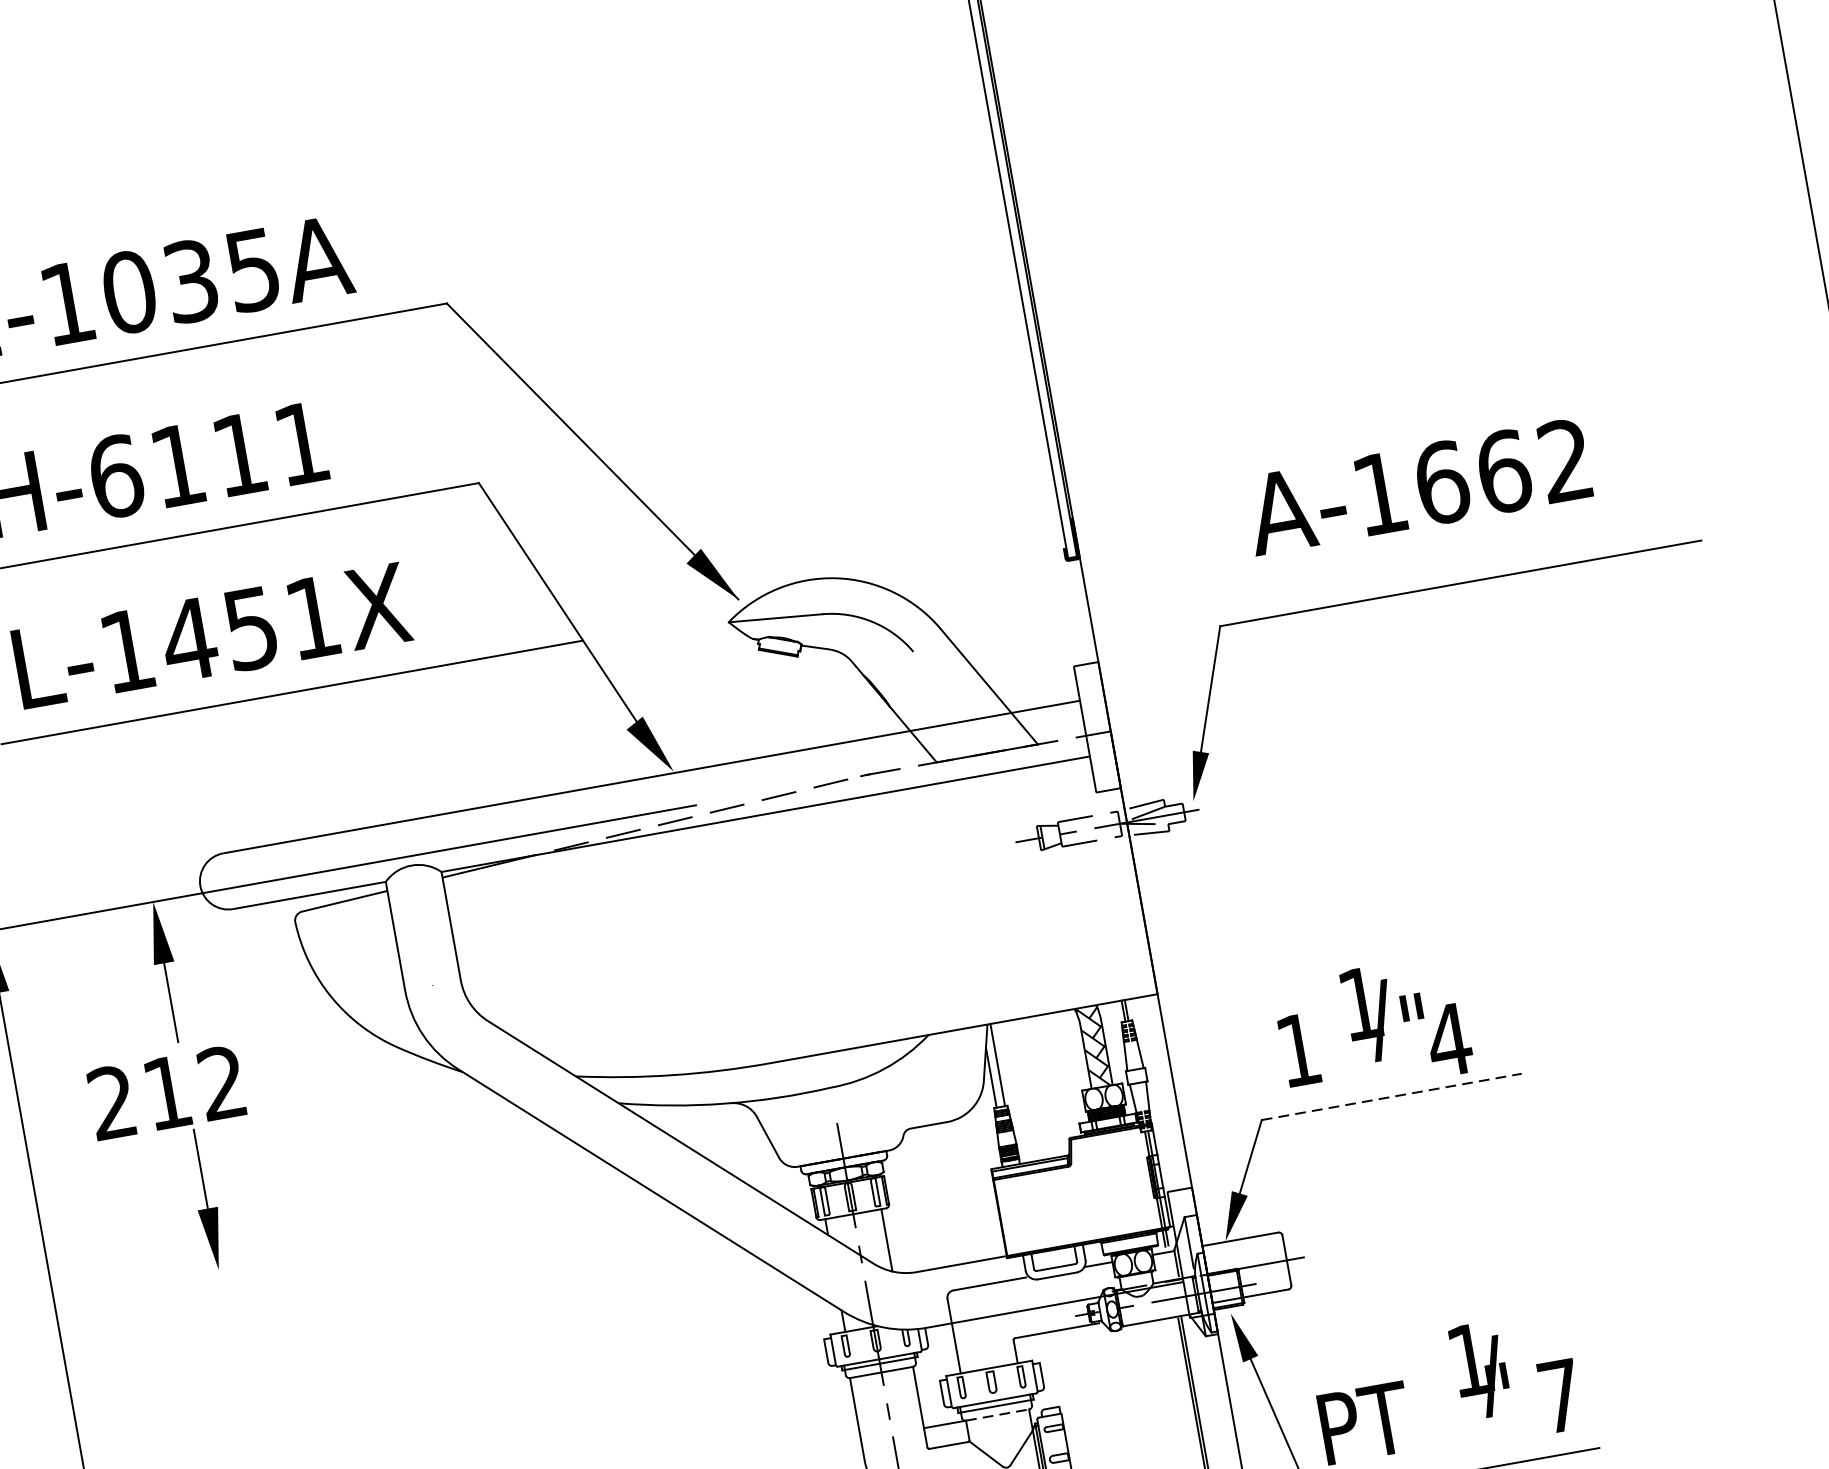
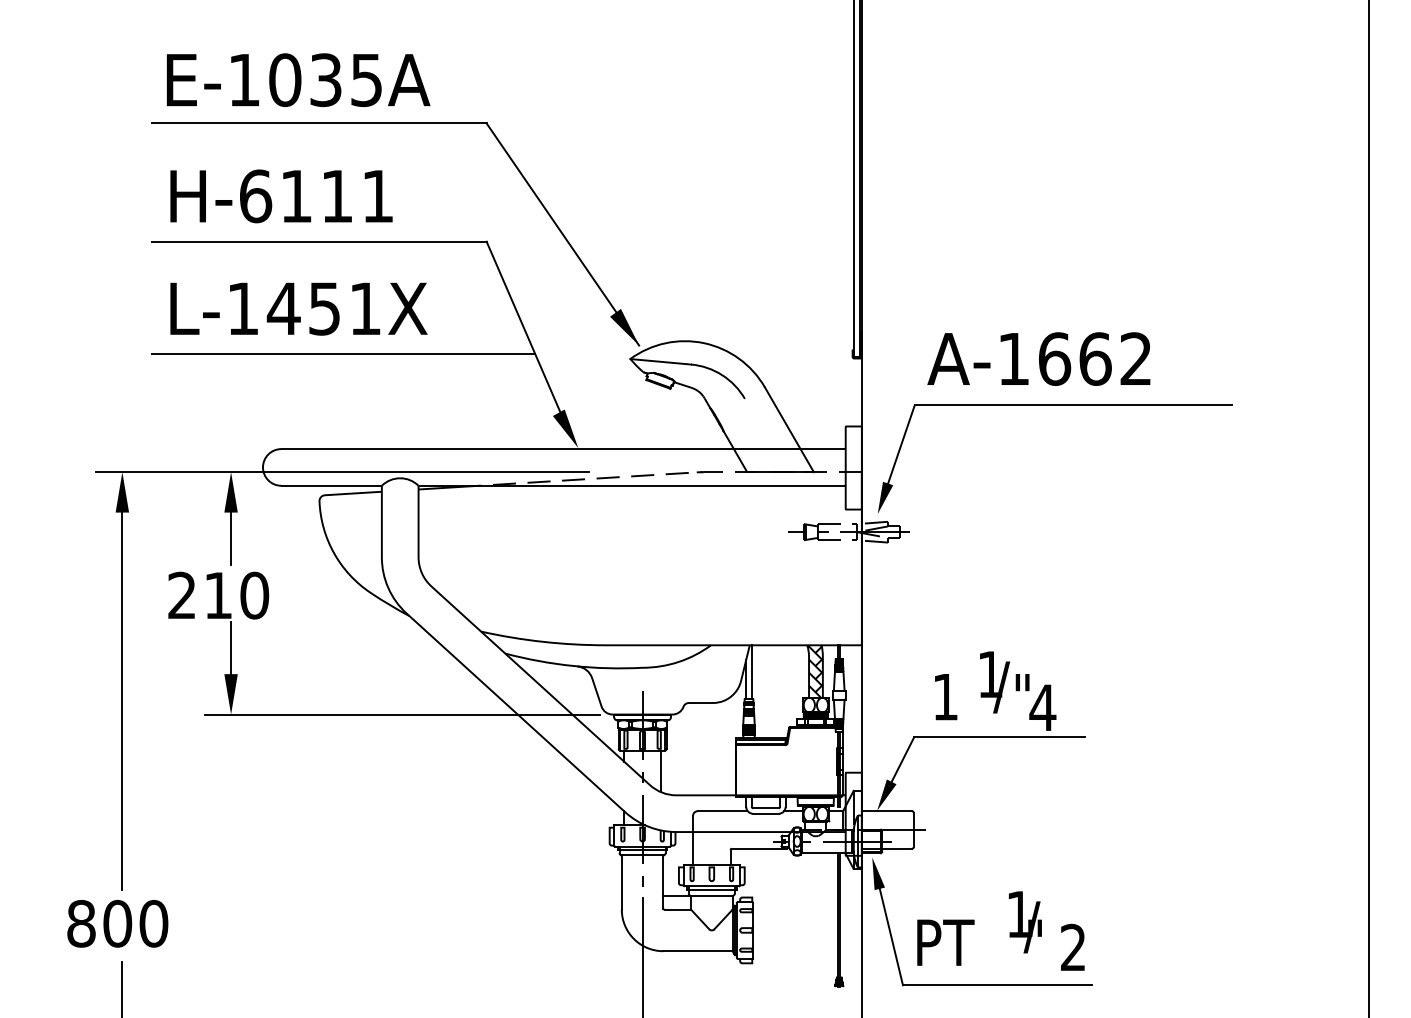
text: (1417, 486) -> (1038, 358), moved
part: (1432, 588) -> (1054, 405), moved
text: (222, 1082) -> (254, 595), 212 -> 210
line: (1391, 1096) -> (999, 737), dashed -> solid
line: (478, 1223) -> (402, 714), added
text: (1560, 1394) -> (1073, 946), 7 -> 2
line: (996, 1414) -> (711, 895), dashed -> solid

